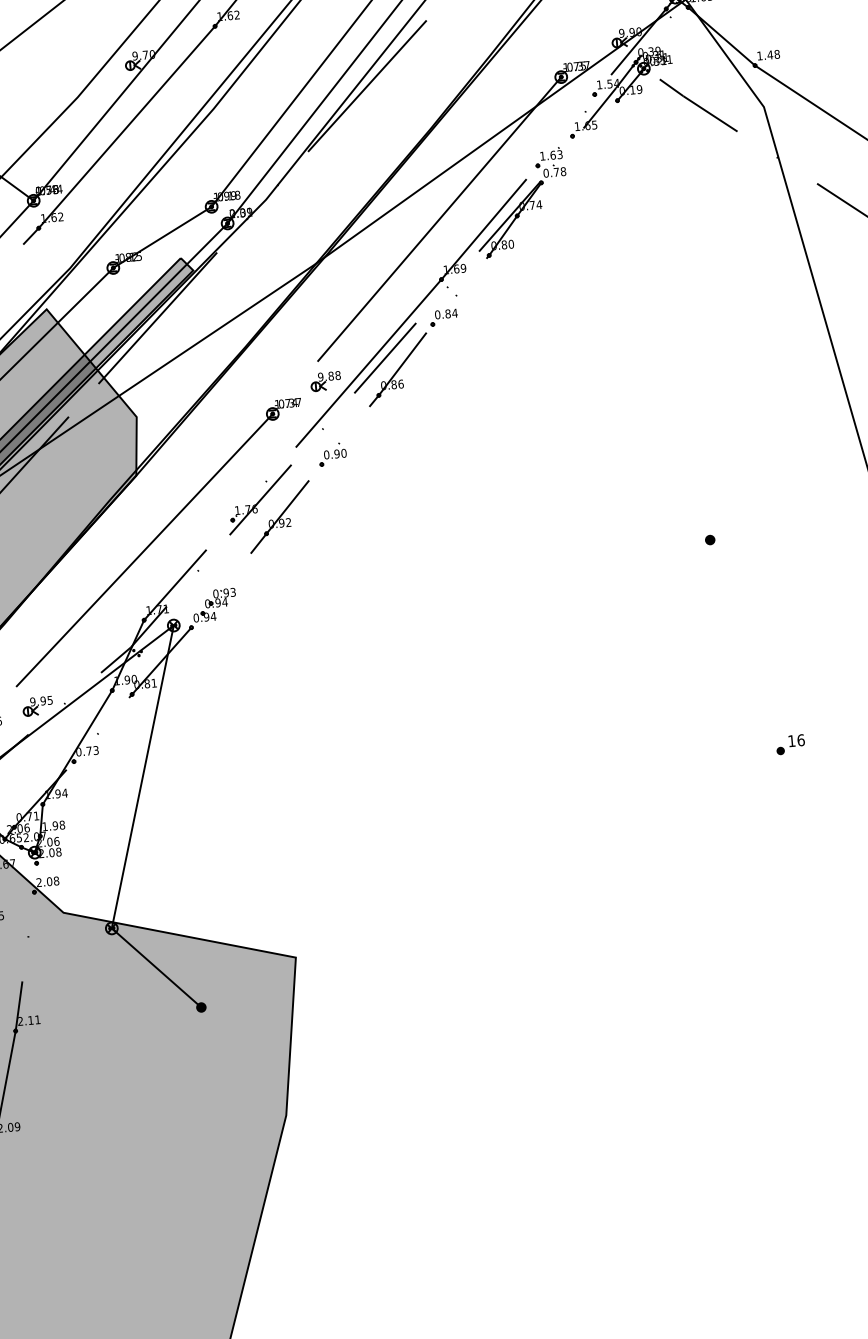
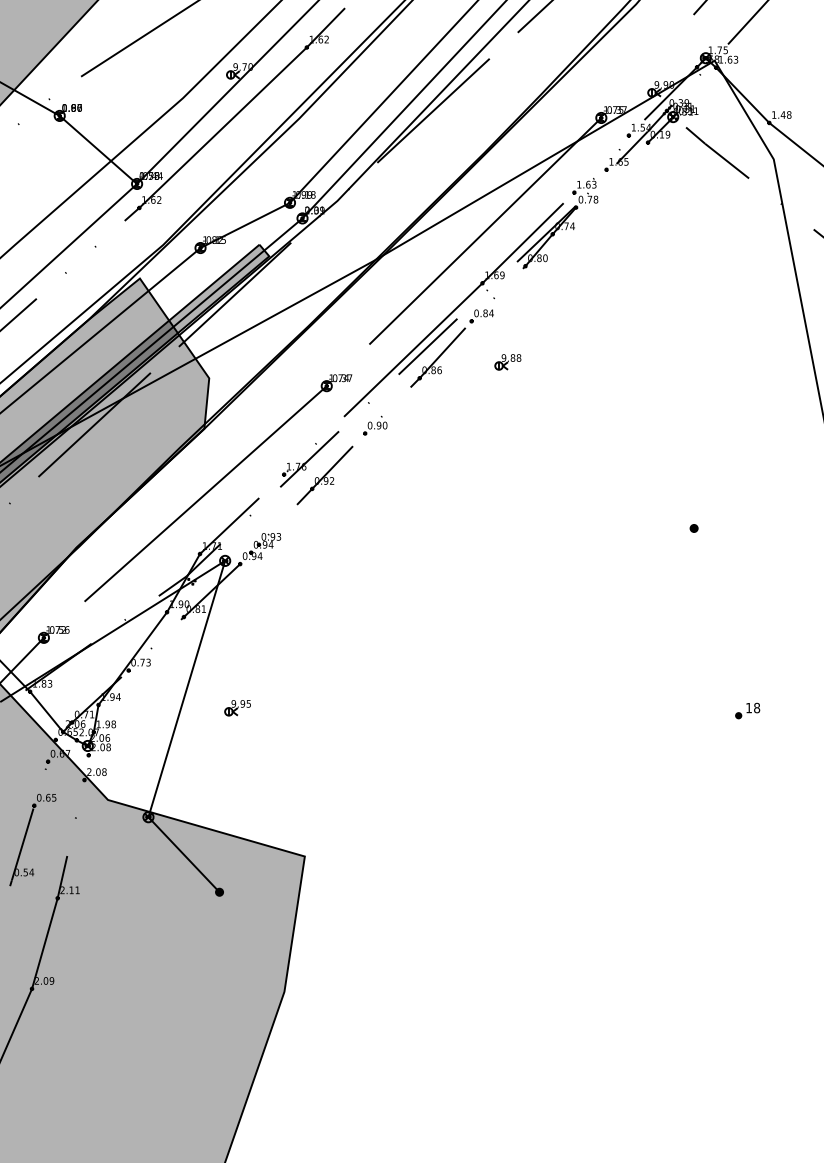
part: (325, 381) -> (507, 362), moved
part: (37, 706) -> (237, 708), moved
text: (801, 739) -> (757, 707), 16 -> 18

